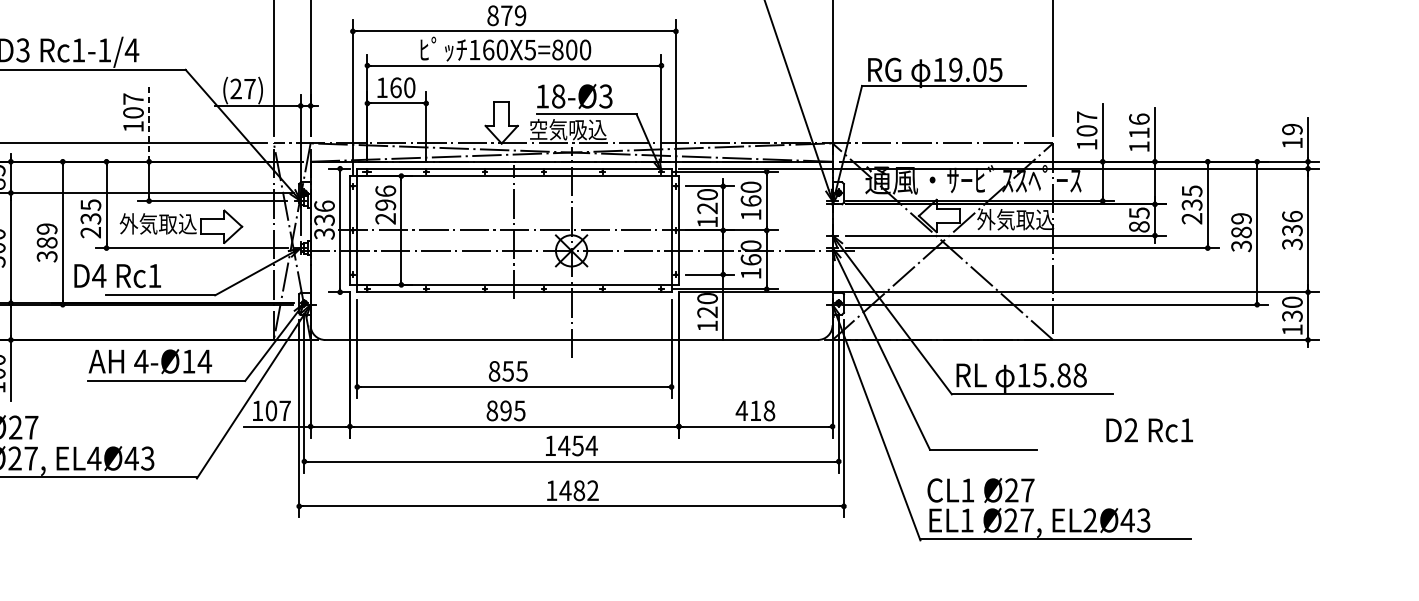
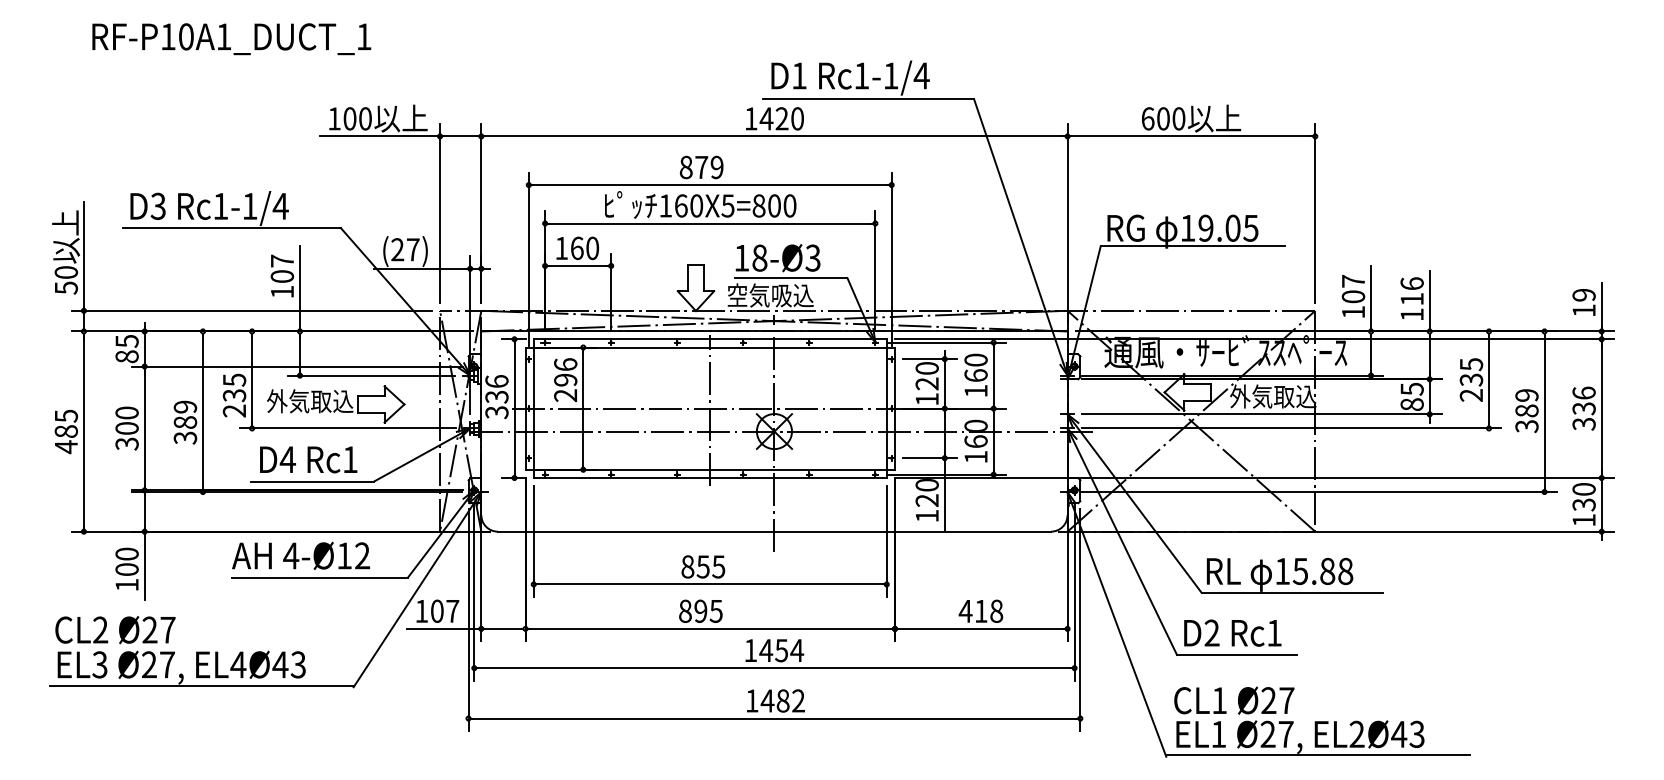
line: (148, 123) -> (299, 288), dashed -> solid
text: (117, 275) -> (308, 459), moved
text: (204, 361) -> (362, 555), 4-Ø14 -> 4-Ø12
text: (1149, 429) -> (1232, 632), moved

